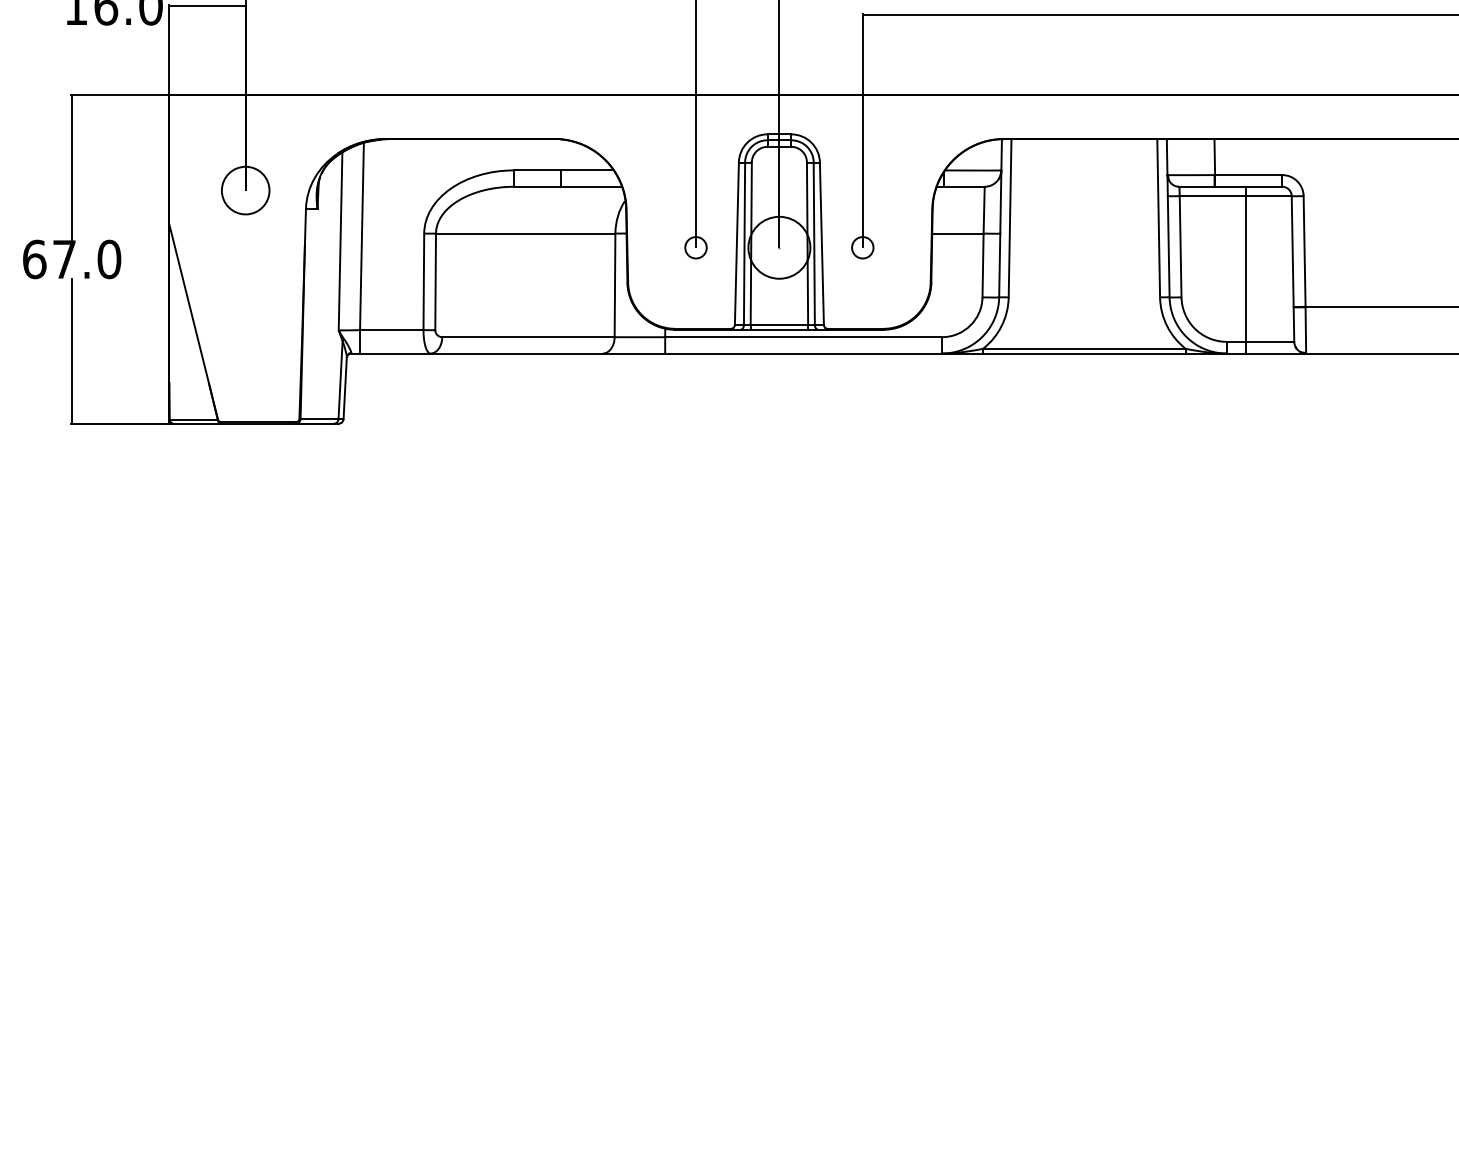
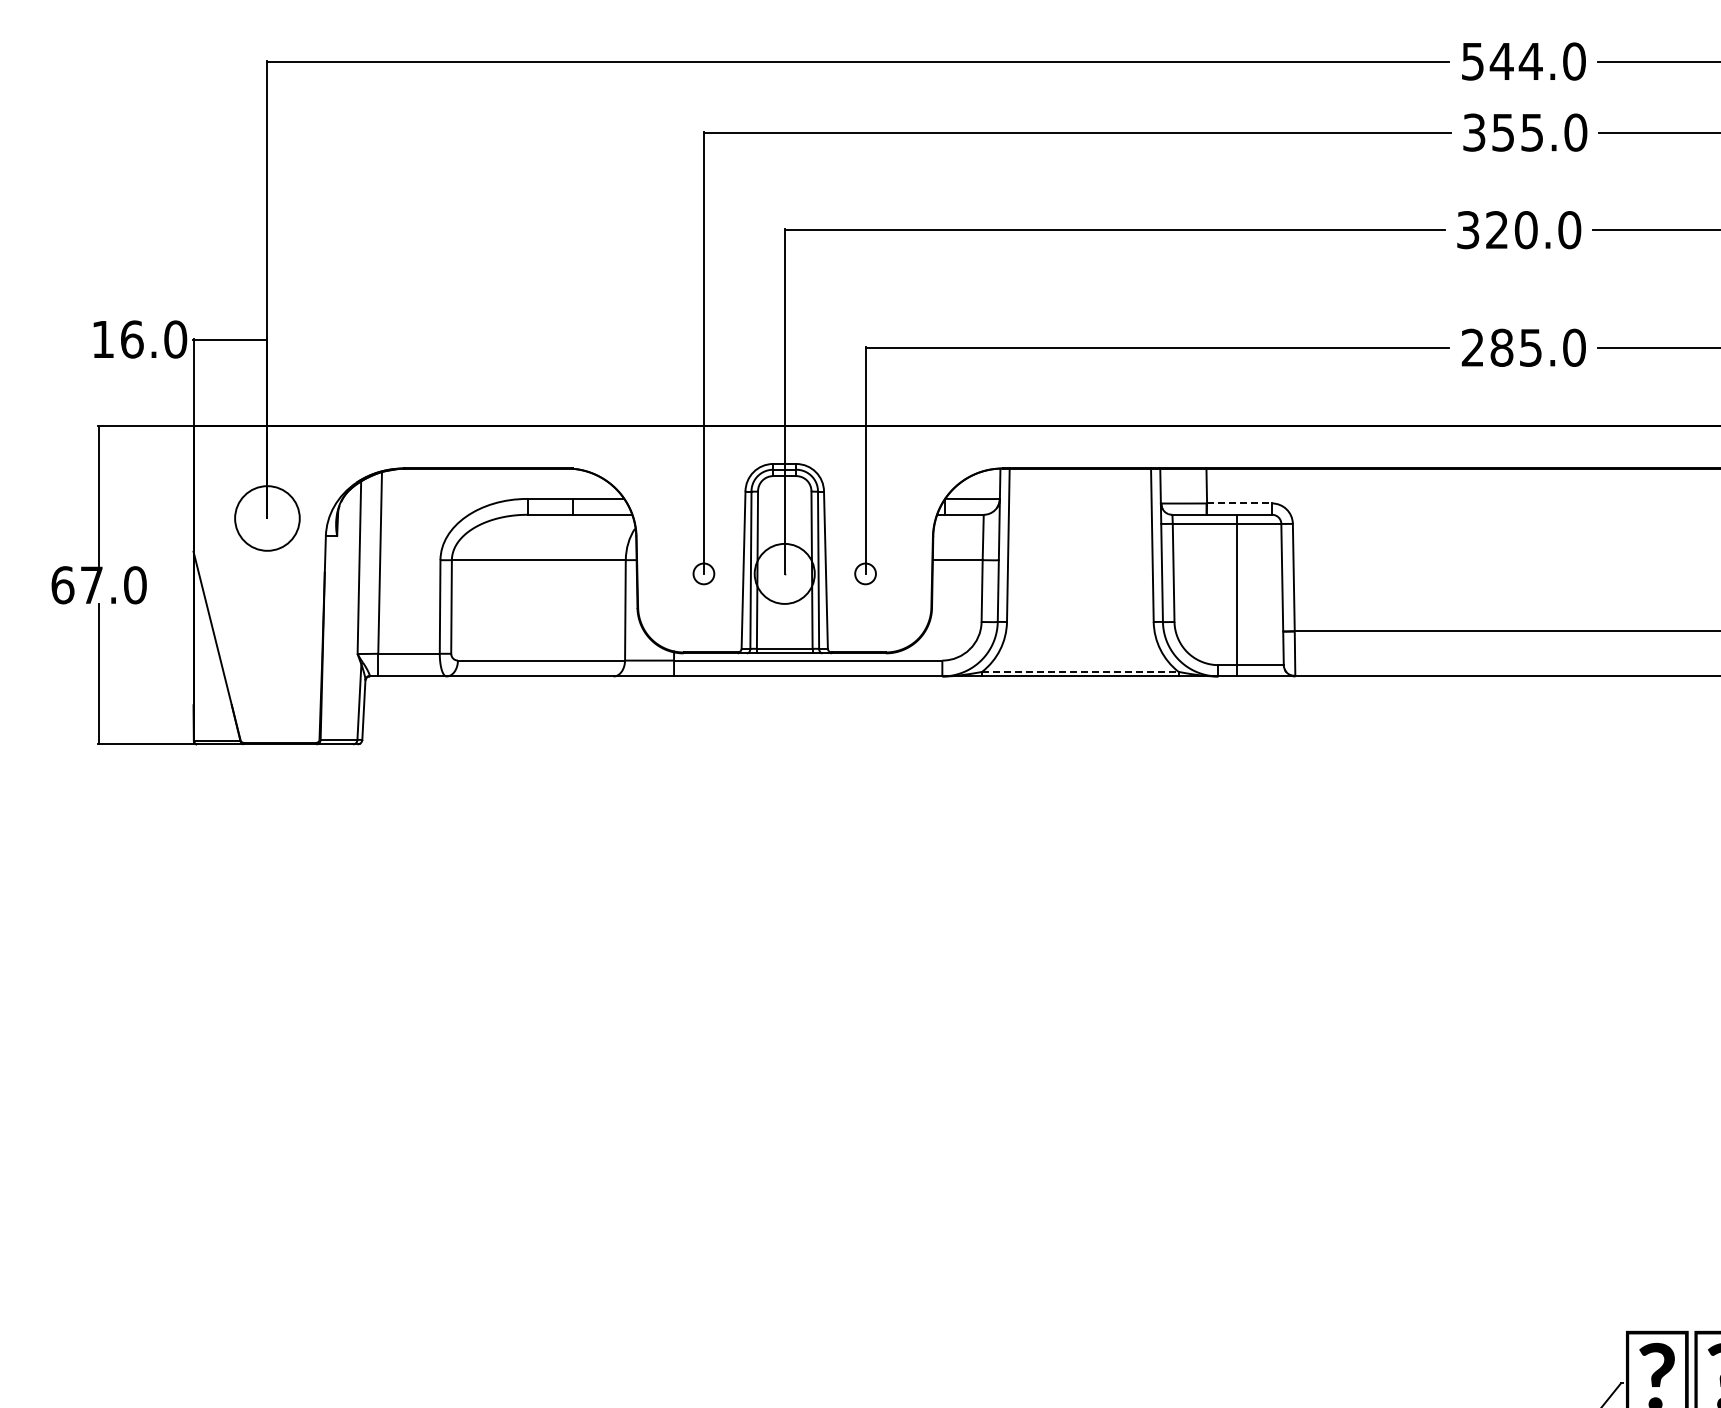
line: (1248, 175) -> (1239, 503), solid -> dashed
circle: (245, 190) -> (267, 518), size x1.4
line: (1084, 348) -> (1080, 671), solid -> dashed

